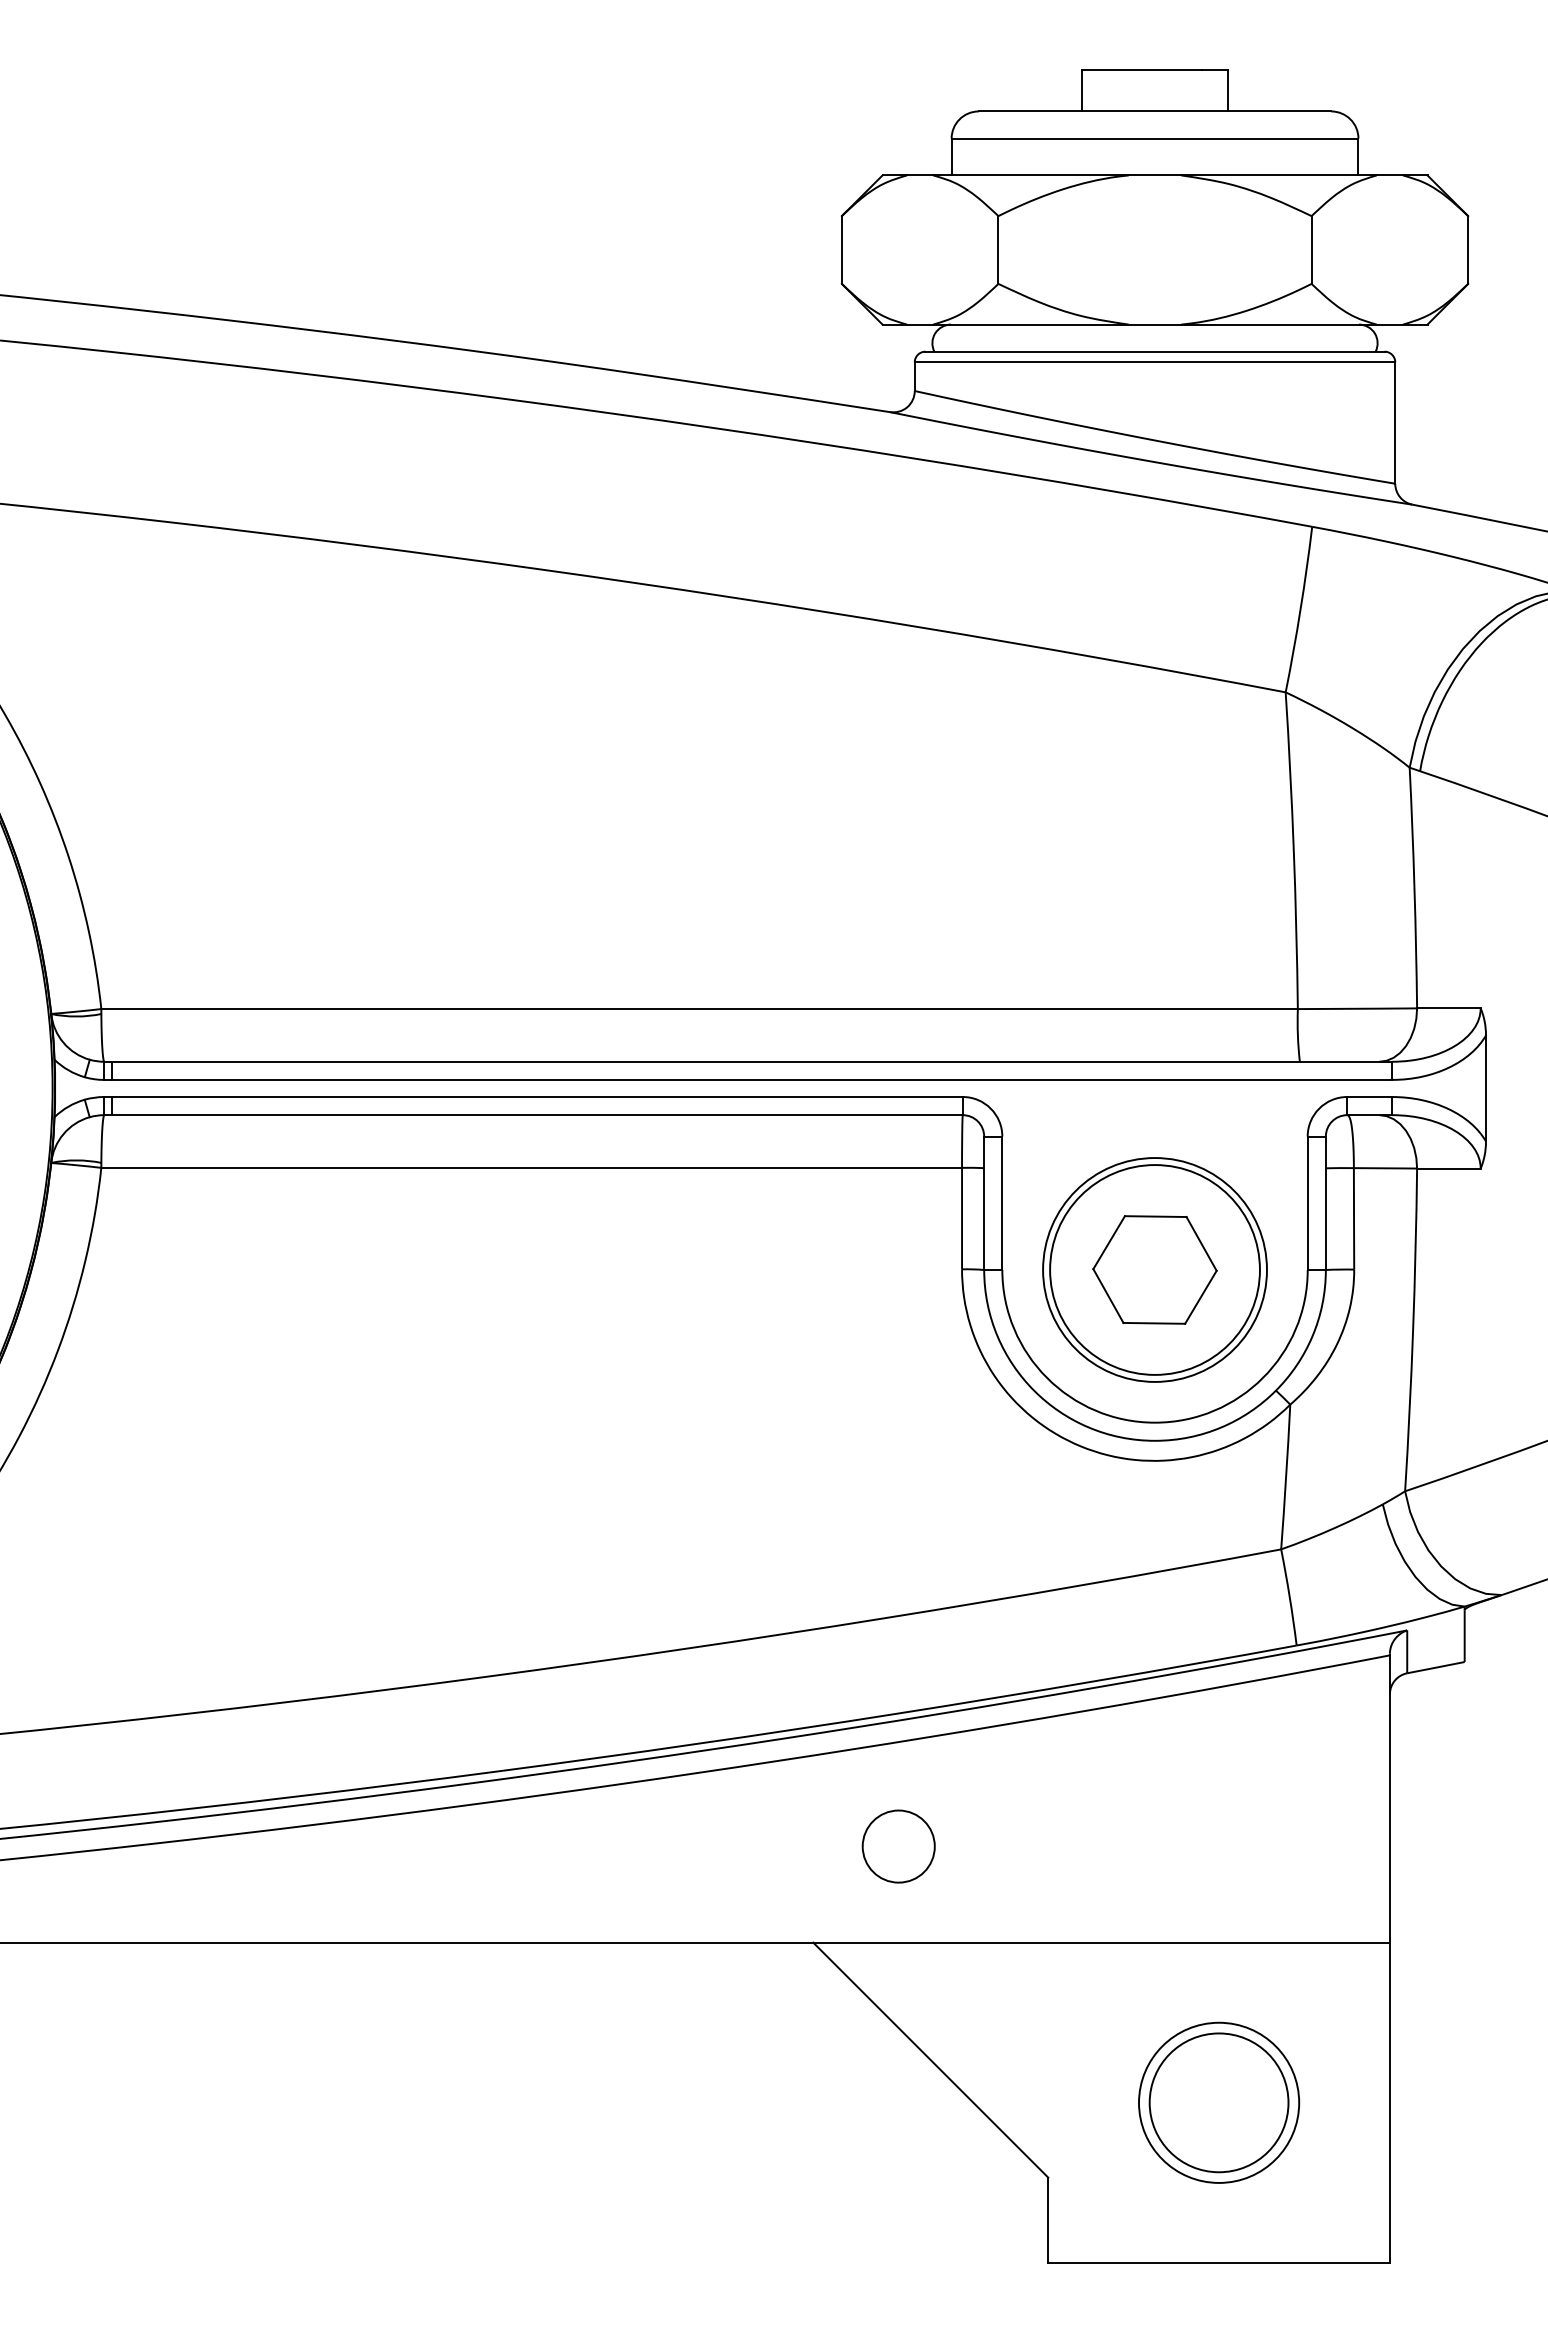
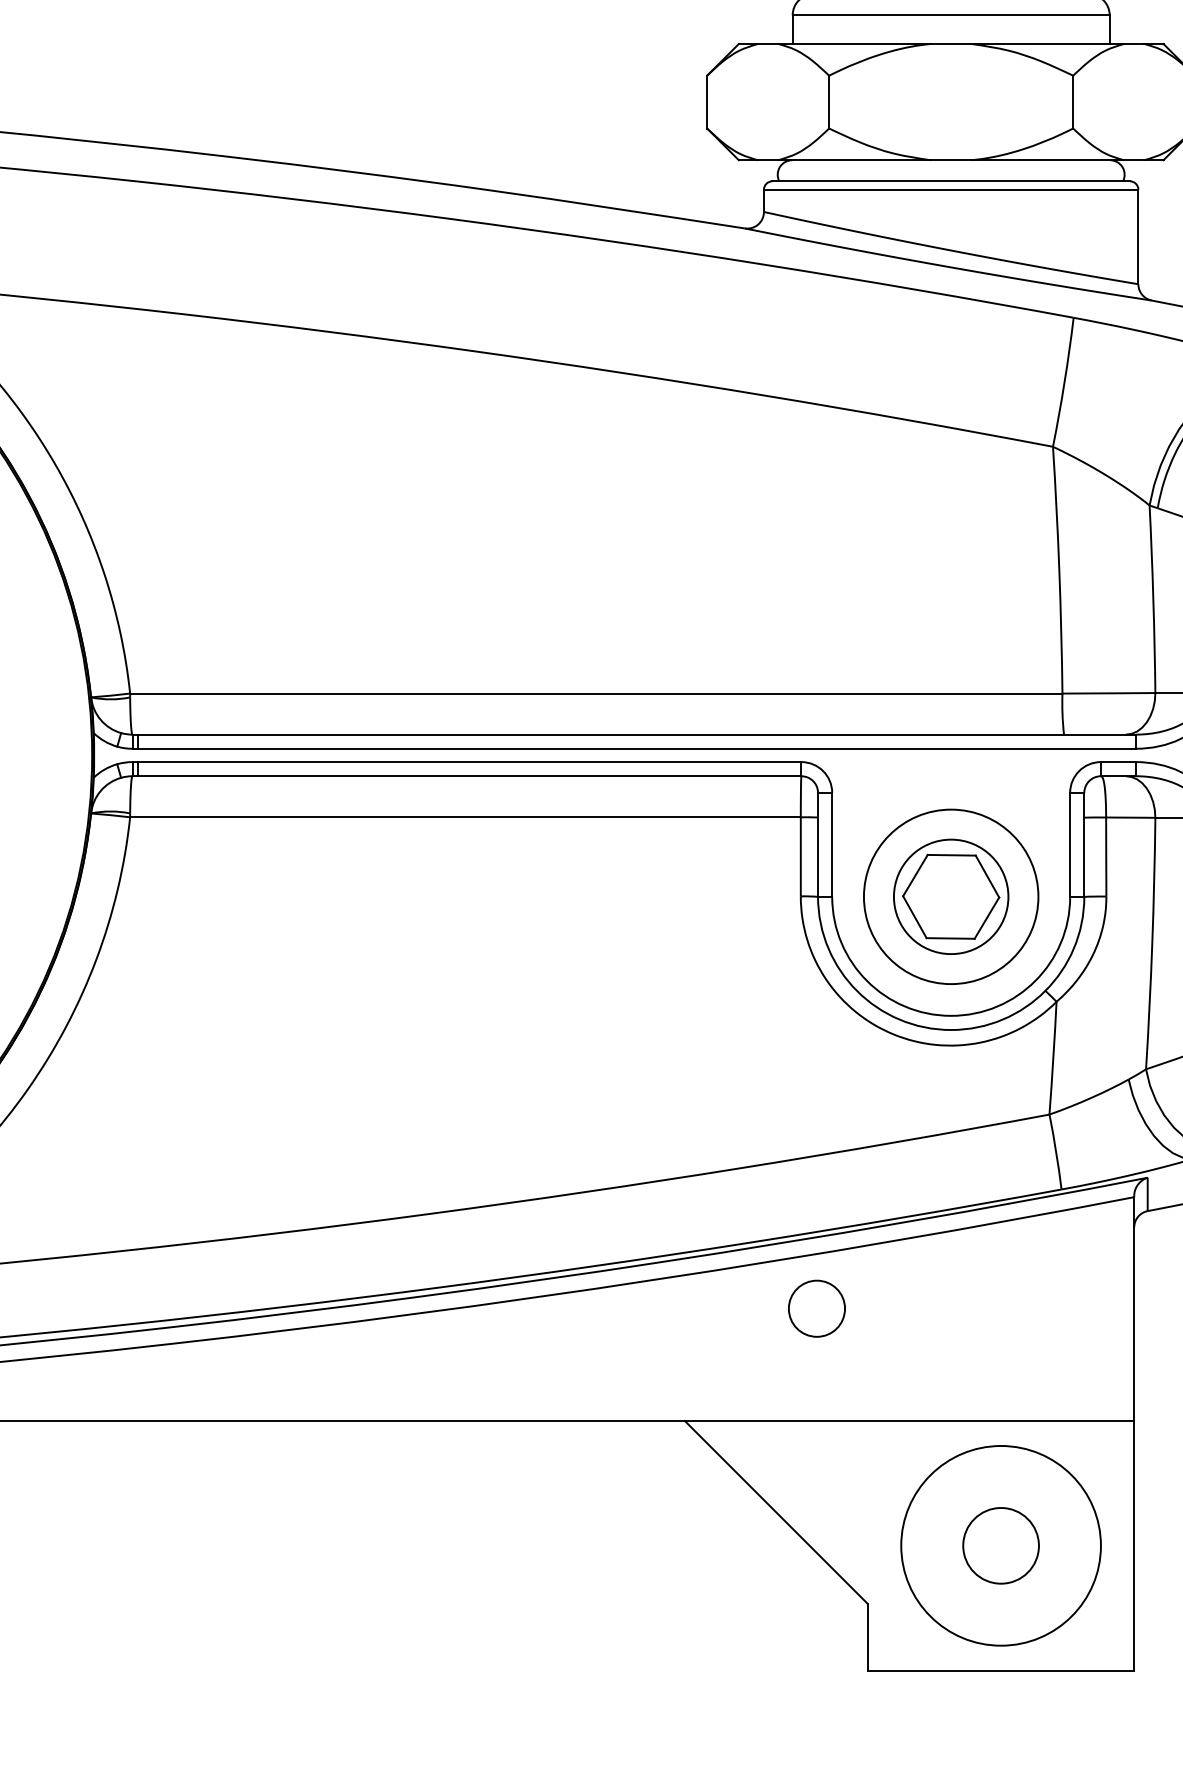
circle: (1154, 1269) -> (950, 896), size x0.7
circle: (898, 1846) -> (816, 1308), moved
circle: (1218, 2102) -> (1000, 1545), size x0.7
circle: (1219, 2102) -> (1001, 1545), size x1.6

